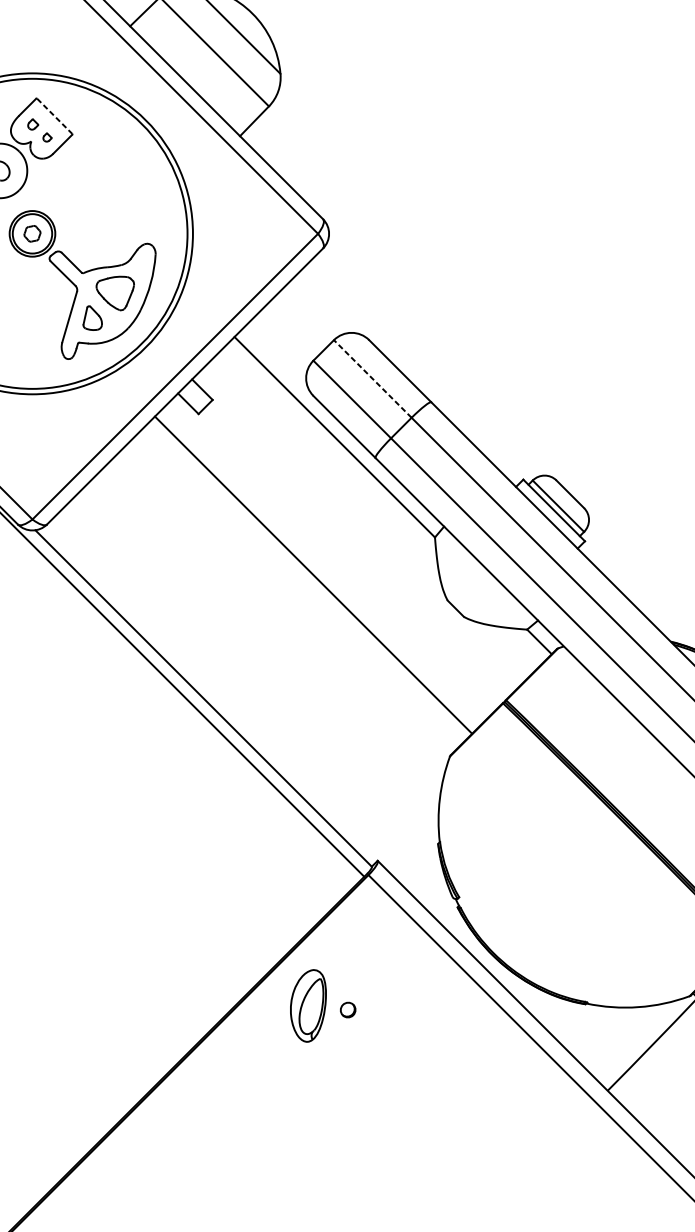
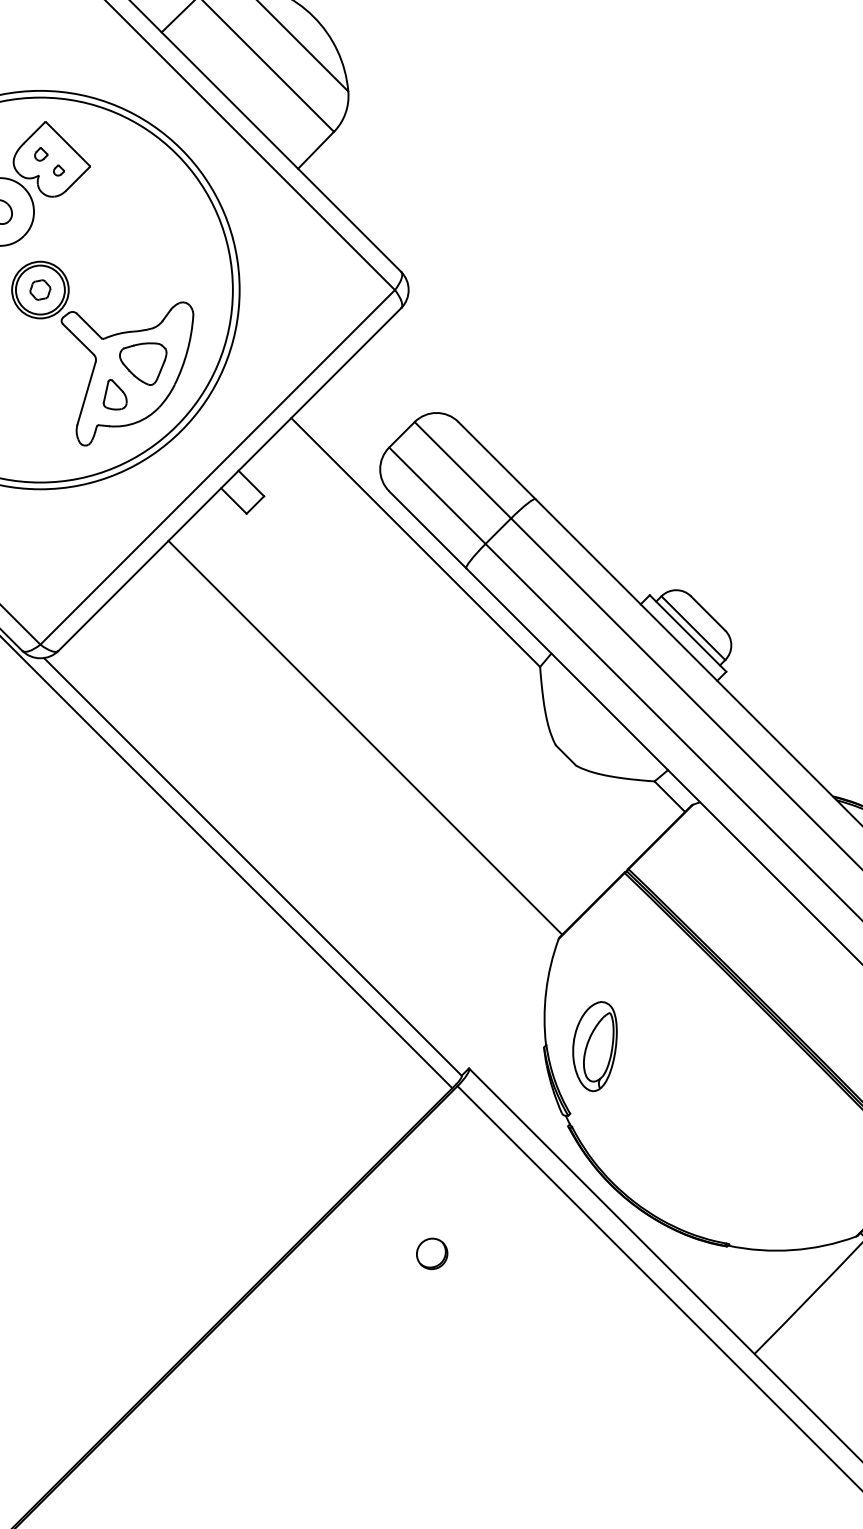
line: (55, 116) -> (68, 144), dashed -> solid
line: (372, 378) -> (462, 469), dashed -> solid
line: (313, 574) -> (365, 737), moved
part: (308, 1005) -> (594, 1046), moved
part: (348, 1009) -> (432, 1253), size x1.67

